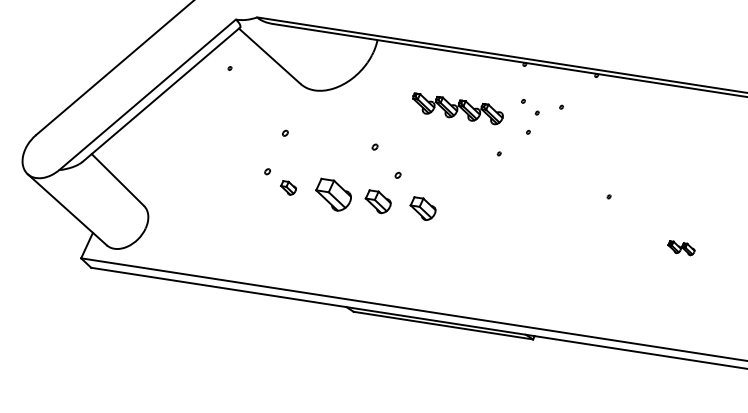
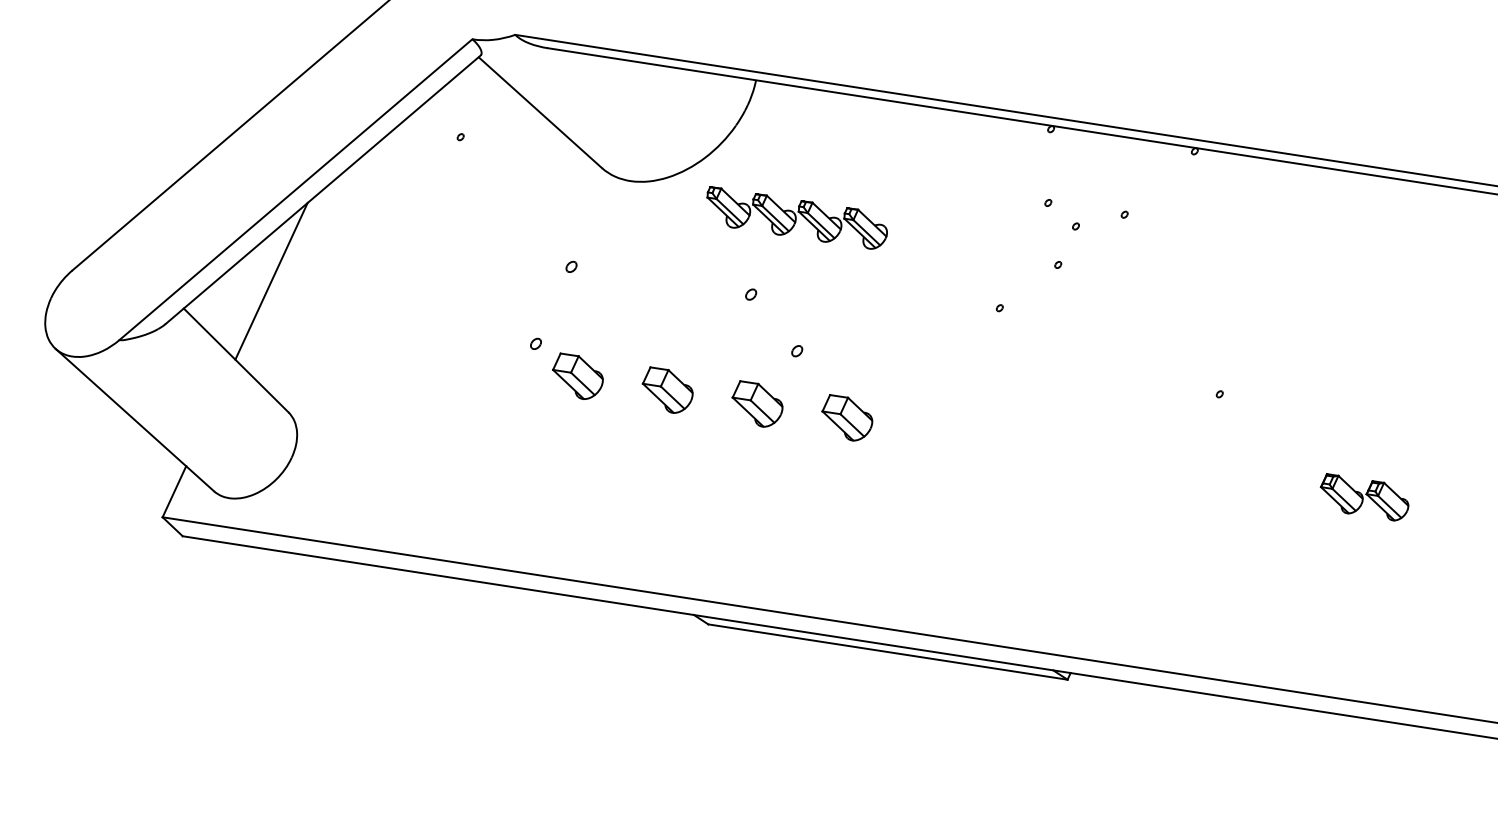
part: (457, 108) -> (796, 217), moved
line: (135, 140) -> (271, 281), added
part: (288, 187) -> (577, 375), size x1.67
part: (332, 194) -> (665, 389), size x0.71
part: (681, 247) -> (1364, 495), size x1.67

